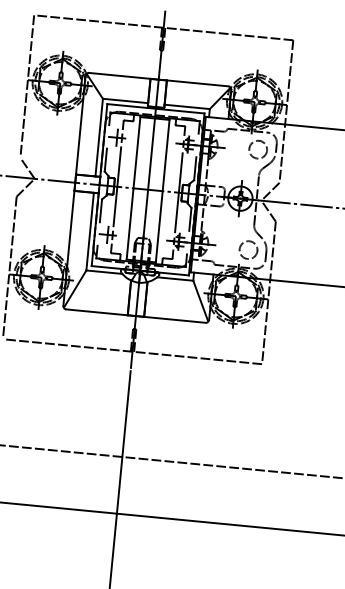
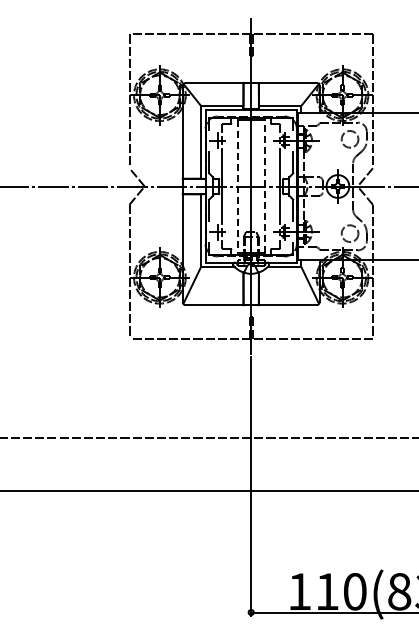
line: (133, 188) -> (237, 186), solid -> dashed
line: (162, 191) -> (264, 186), solid -> dashed

